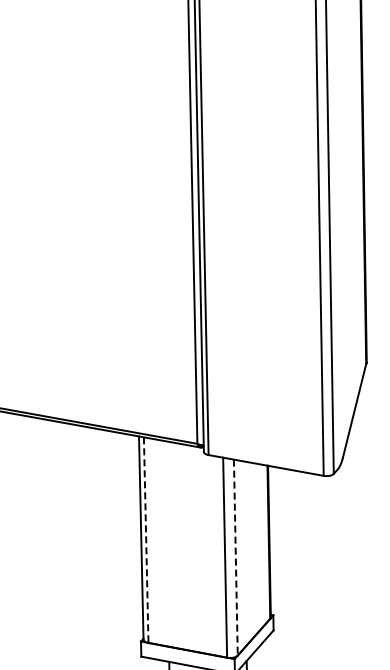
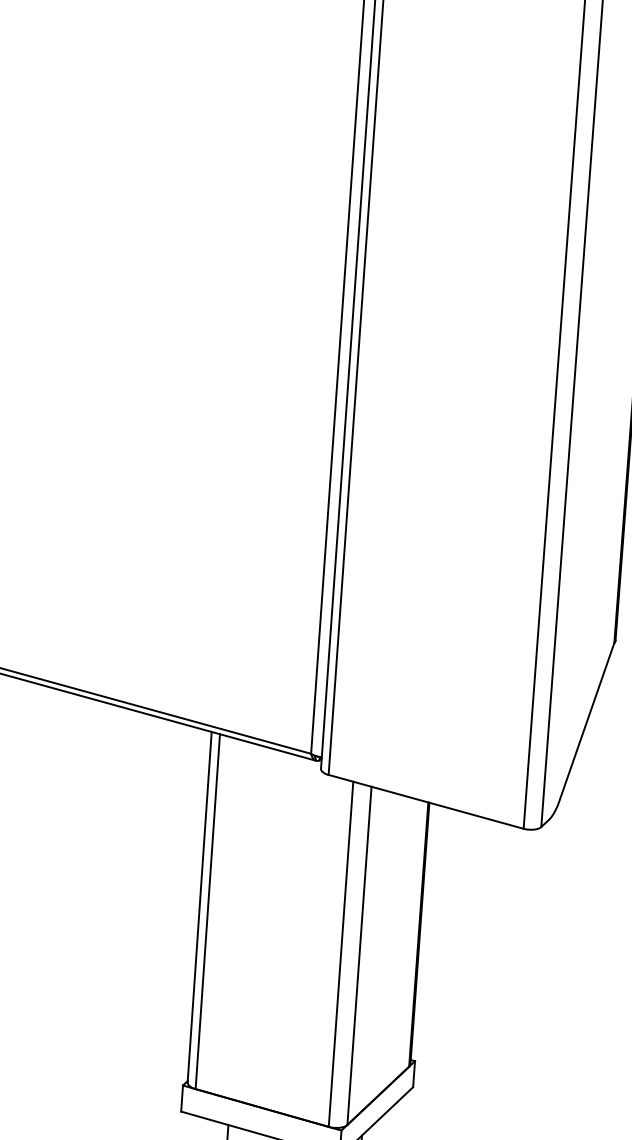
line: (146, 540) -> (208, 912), dashed -> solid
line: (235, 558) -> (358, 957), dashed -> solid

